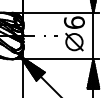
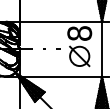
text: (74, 22) -> (79, 33), 6 -> 8

